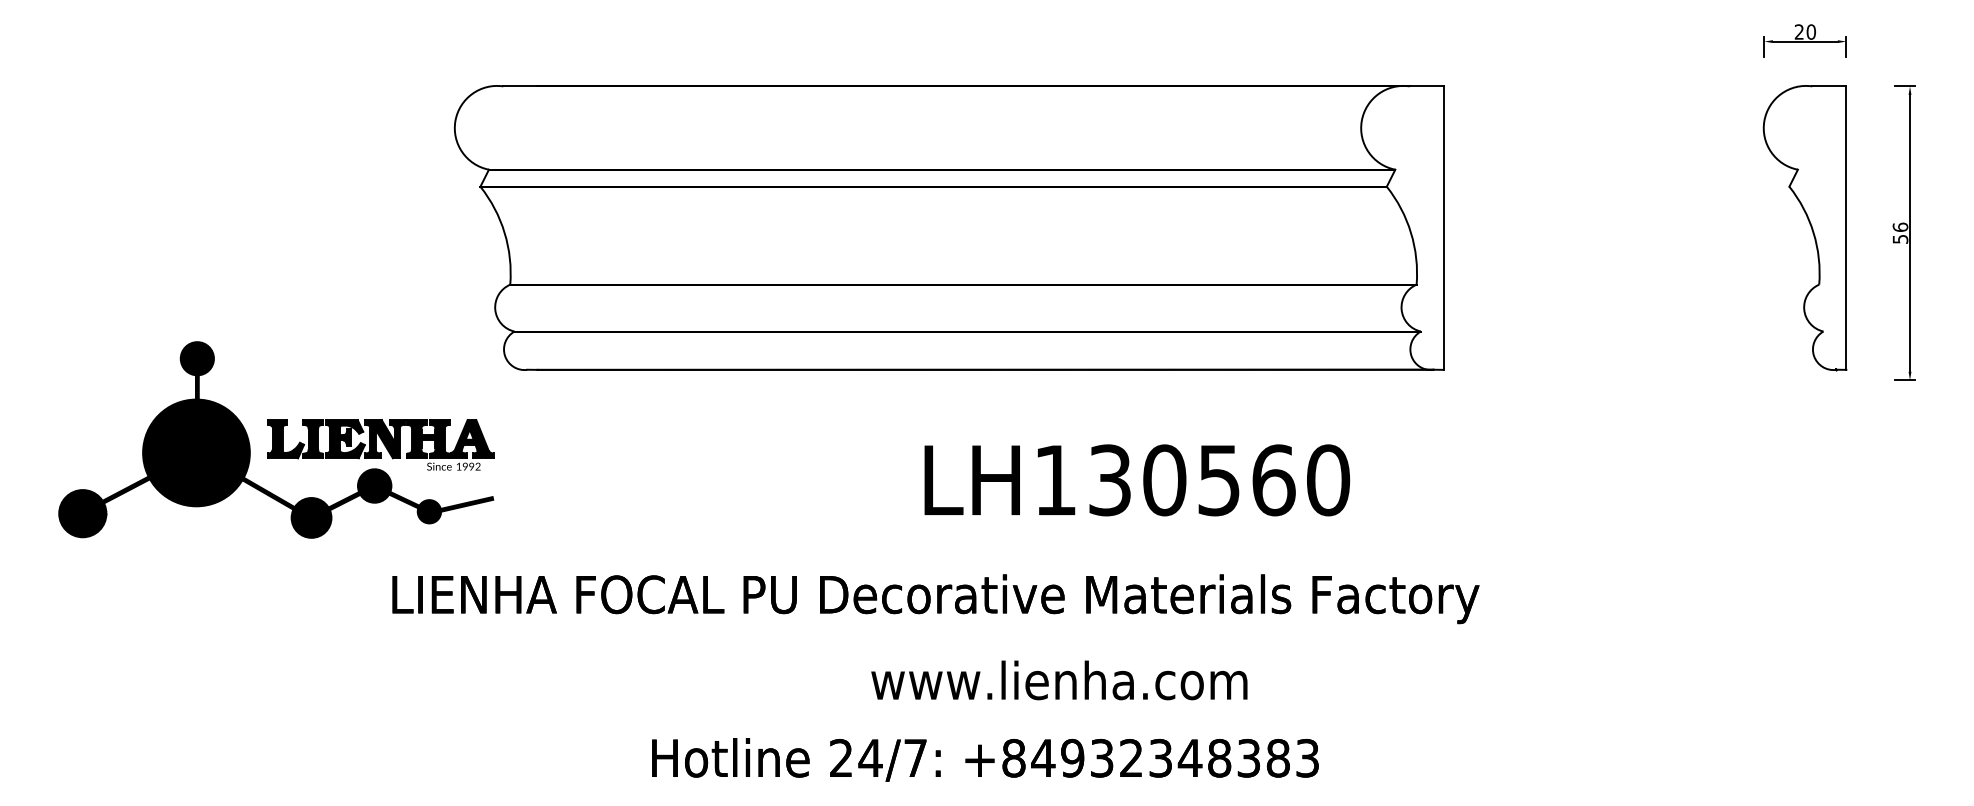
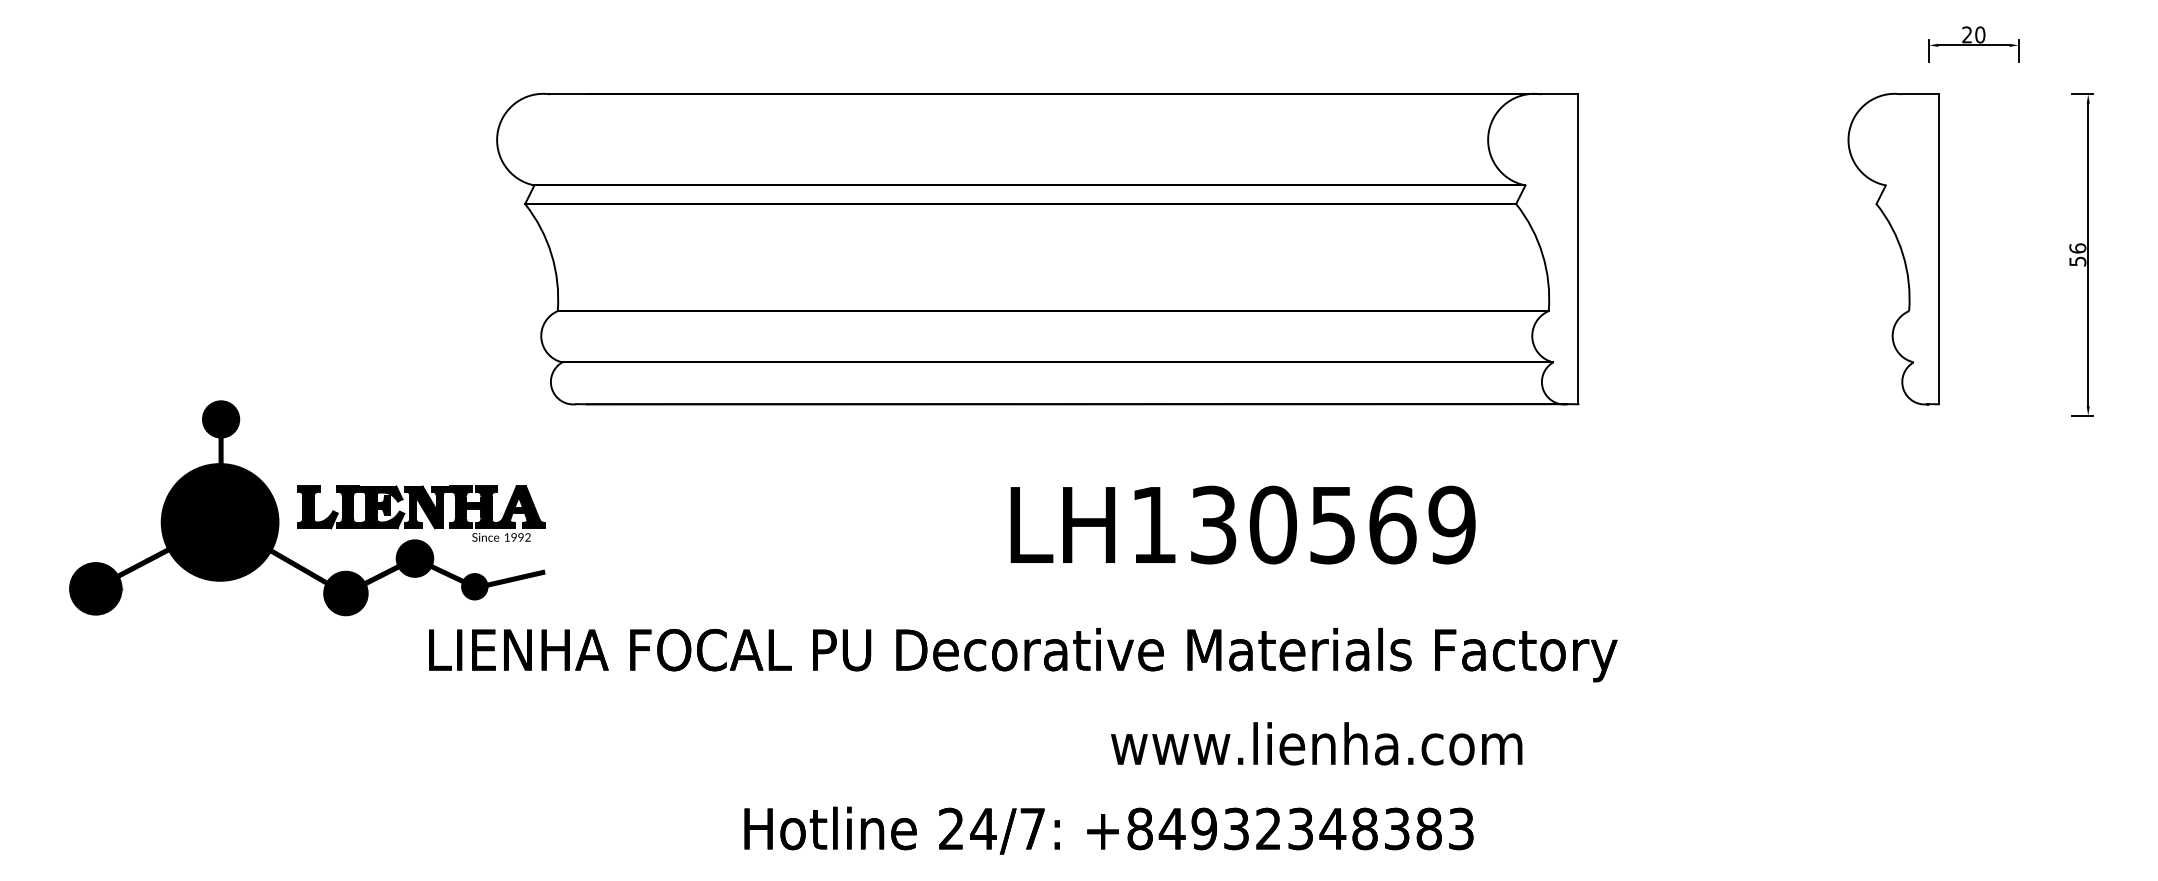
part: (1810, 227) -> (1899, 248), moved
part: (276, 439) -> (307, 507), moved
text: (1328, 480) -> (1452, 525), LH130560 -> LH130569
text: (1059, 680) -> (1316, 743), moved
text: (985, 759) -> (1109, 830), moved

